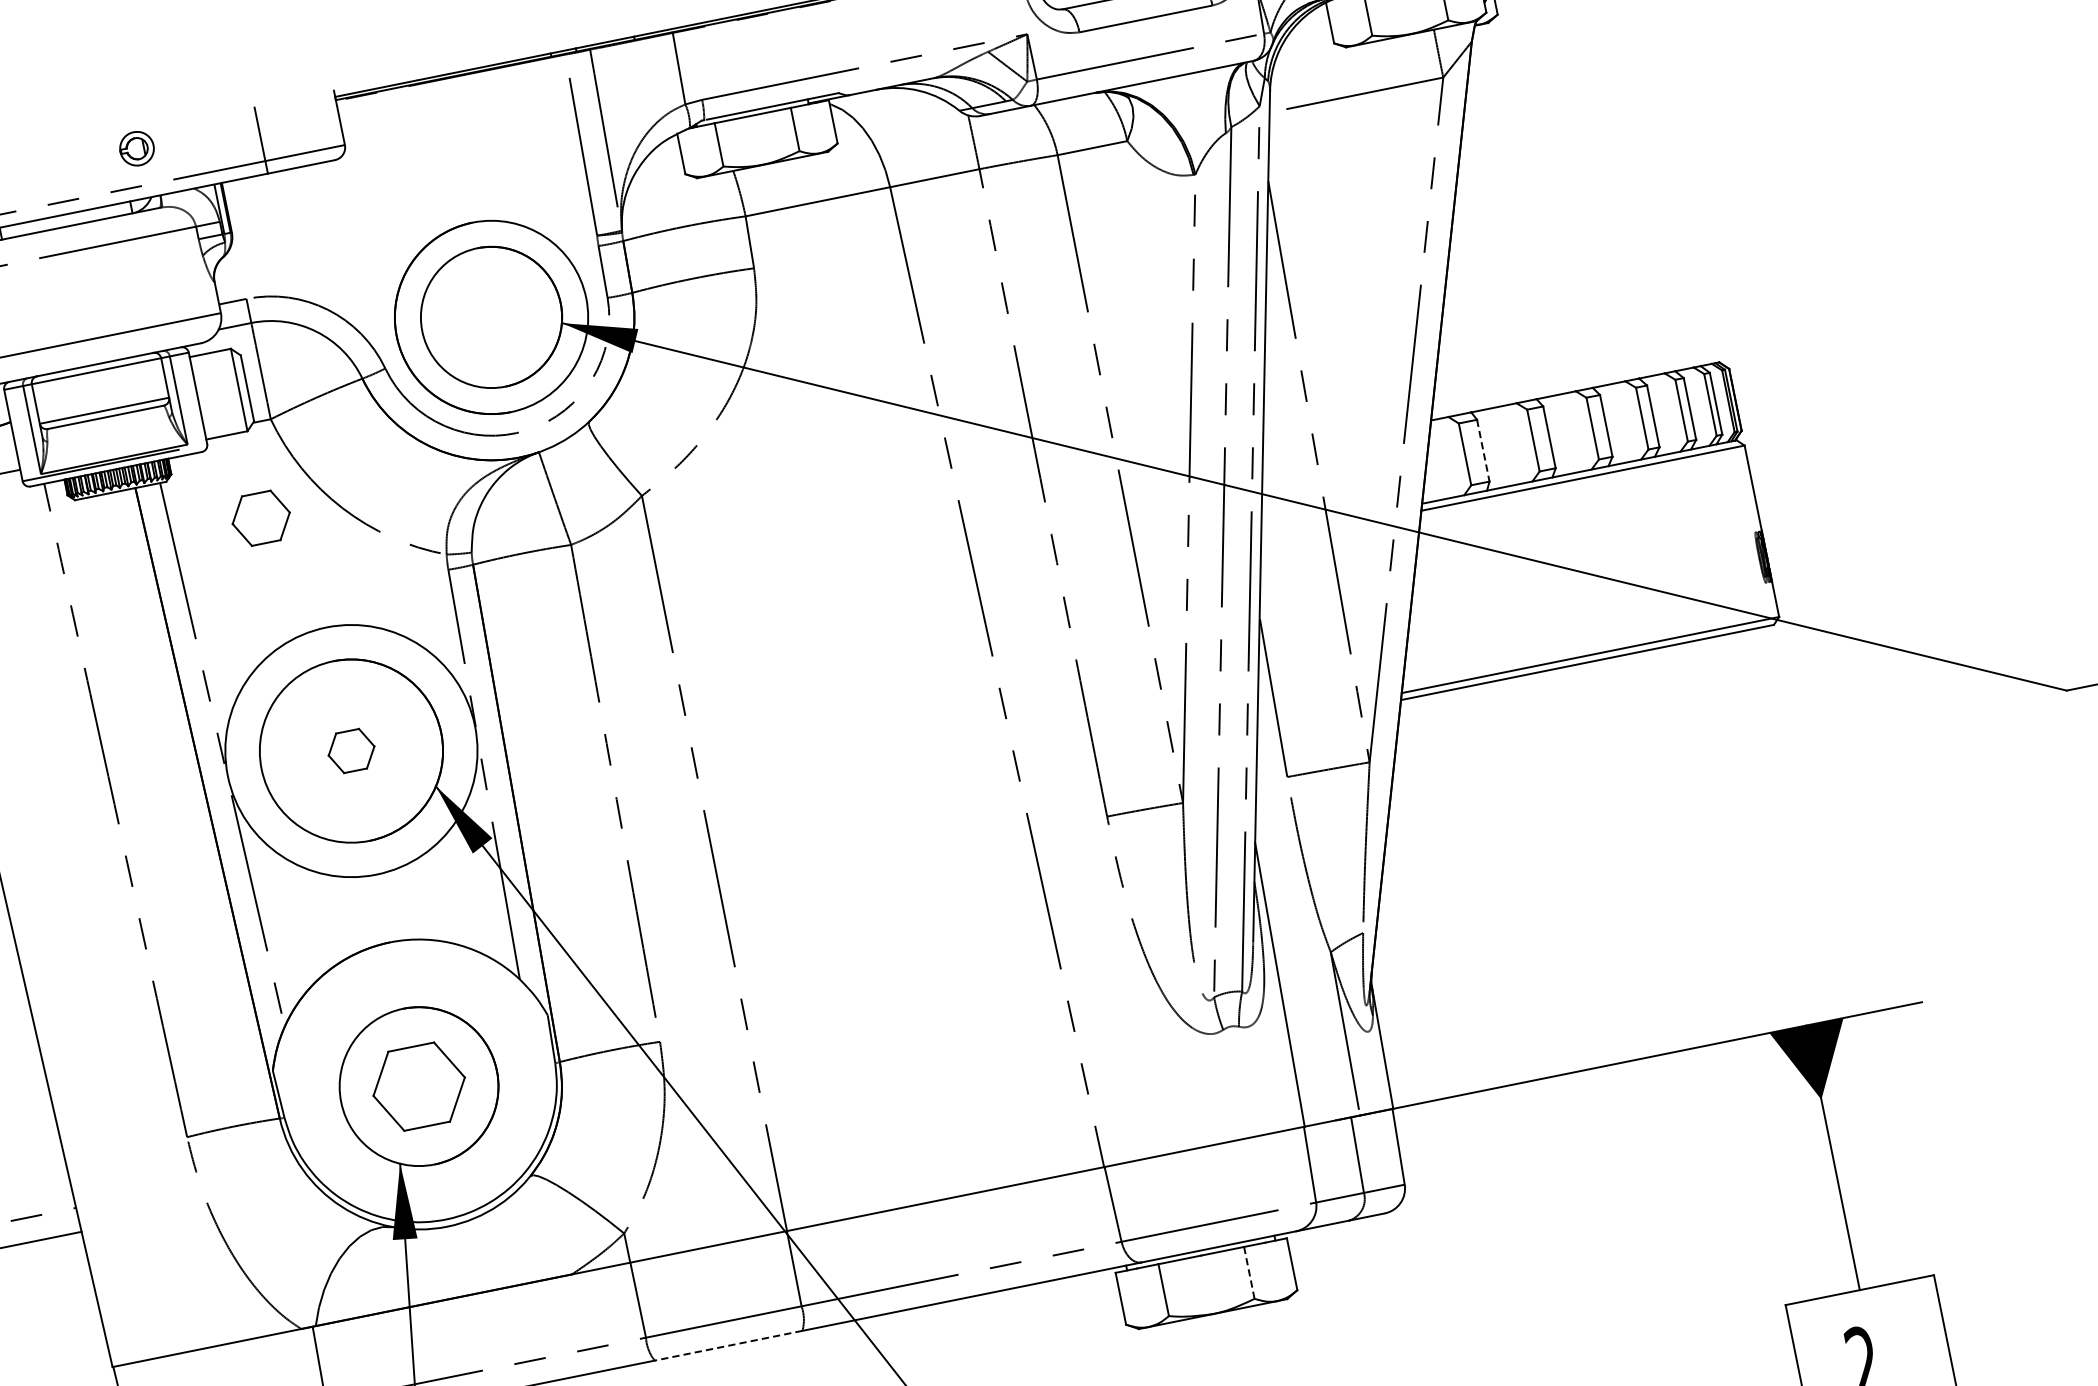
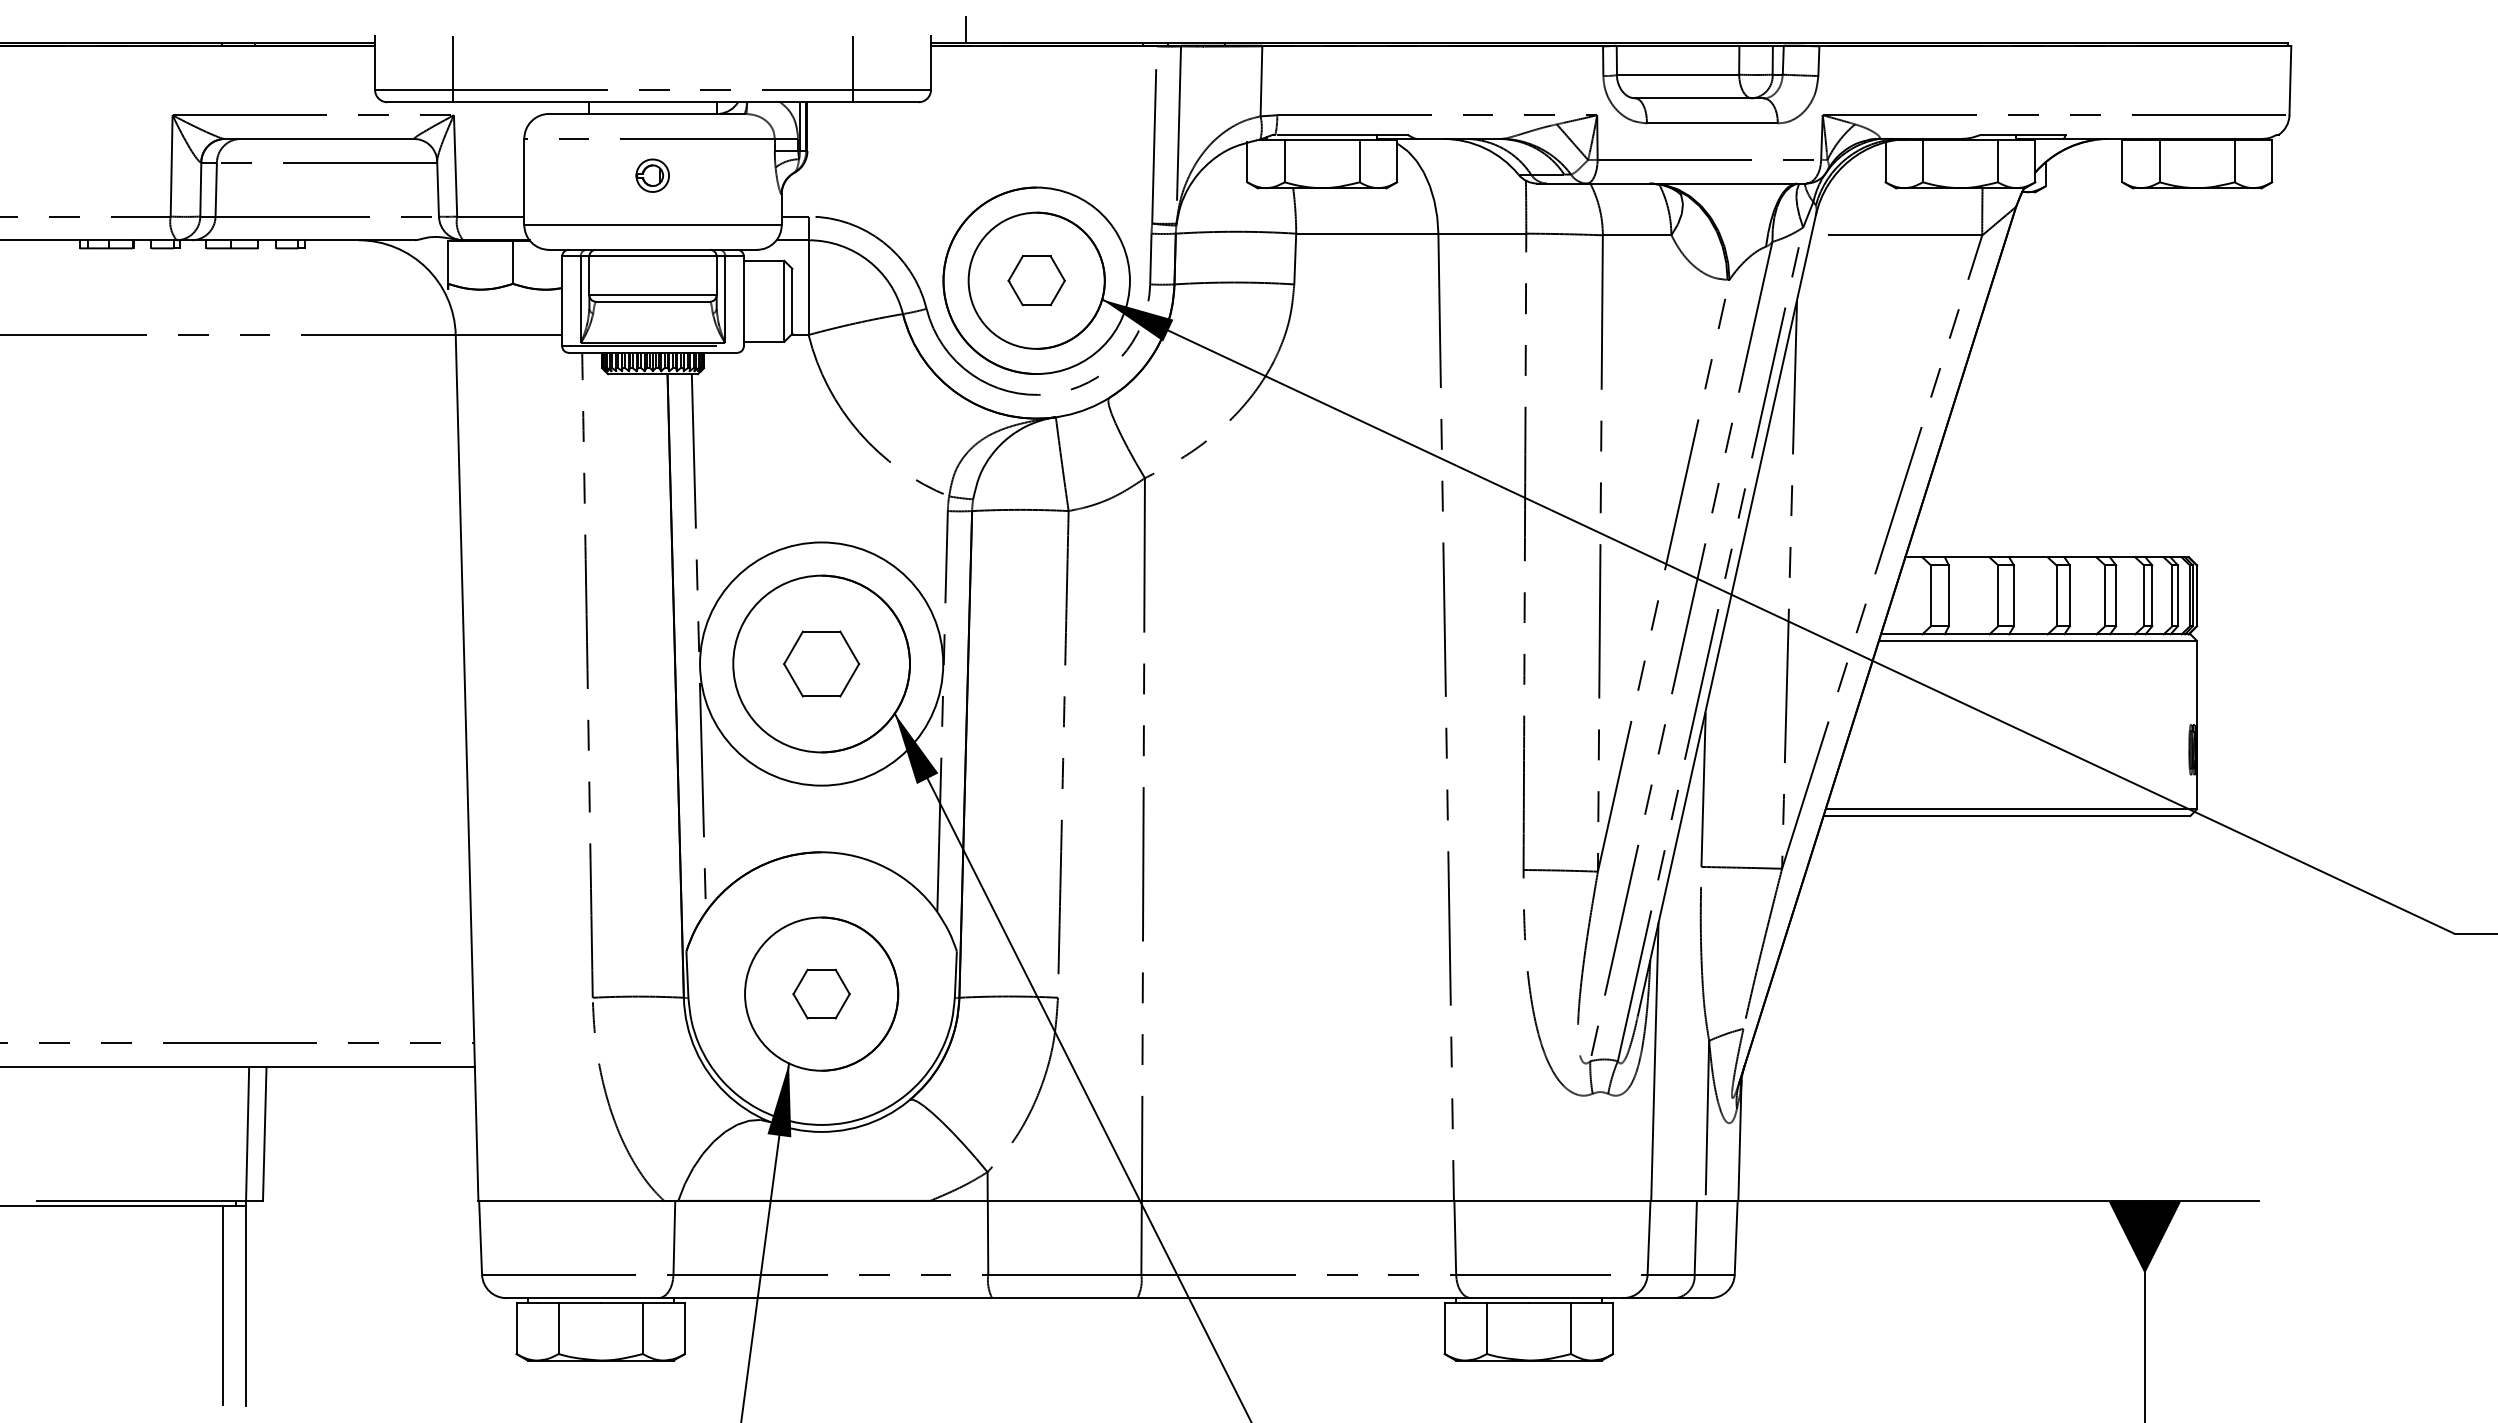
line: (368, 75) -> (966, 28), added
part: (136, 148) -> (652, 175), moved
line: (1482, 451) -> (1948, 596), dashed -> solid
part: (260, 518) -> (1036, 280), moved
part: (351, 750) -> (821, 663), size x1.67
part: (418, 1085) -> (821, 993), size x0.62
line: (1249, 1272) -> (1571, 1328), dashed -> solid
line: (728, 1346) -> (1064, 1298), dashed -> solid

